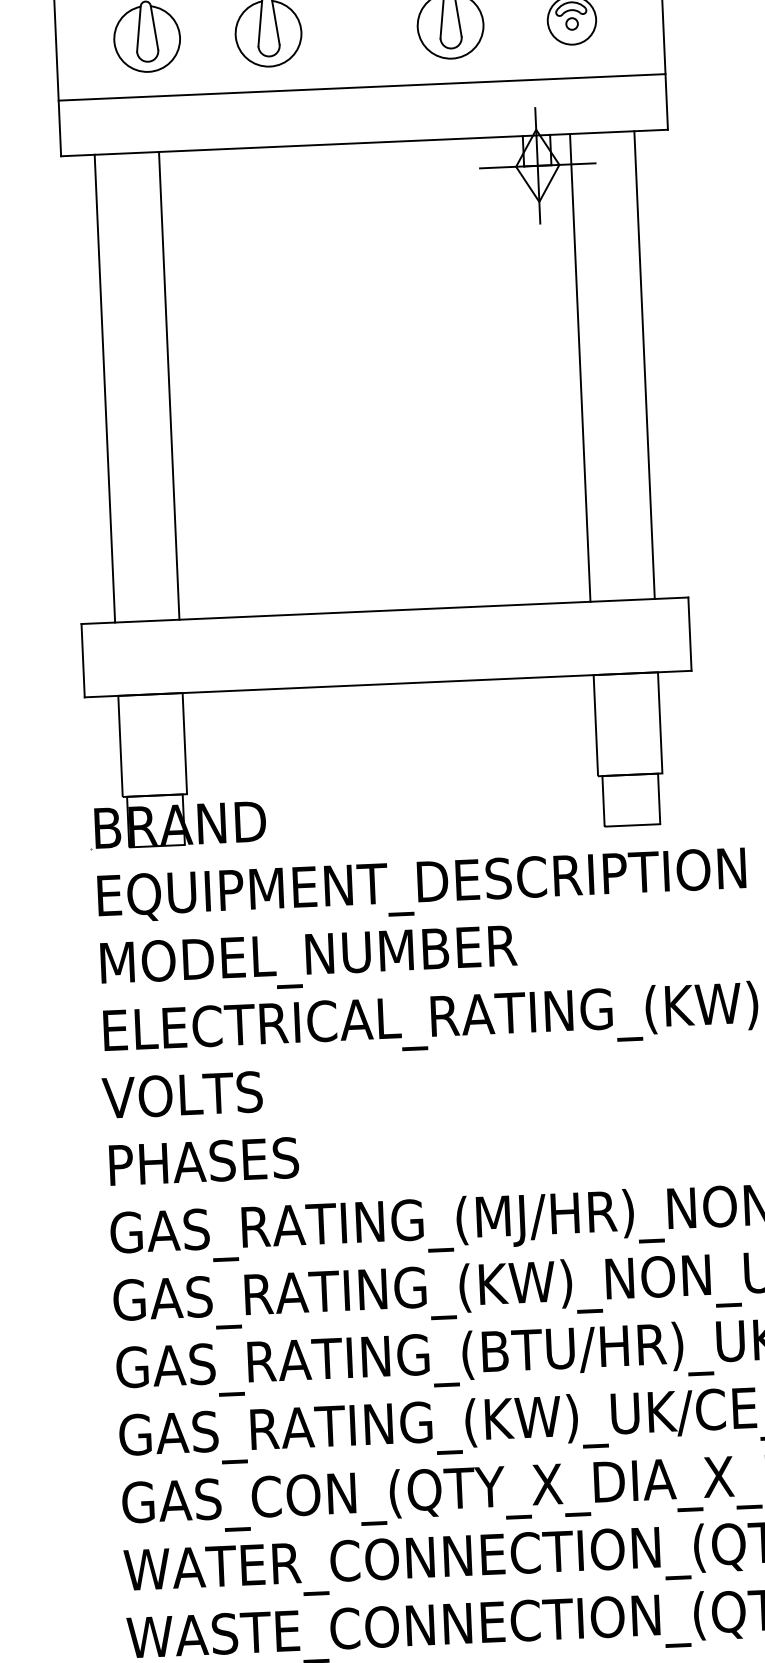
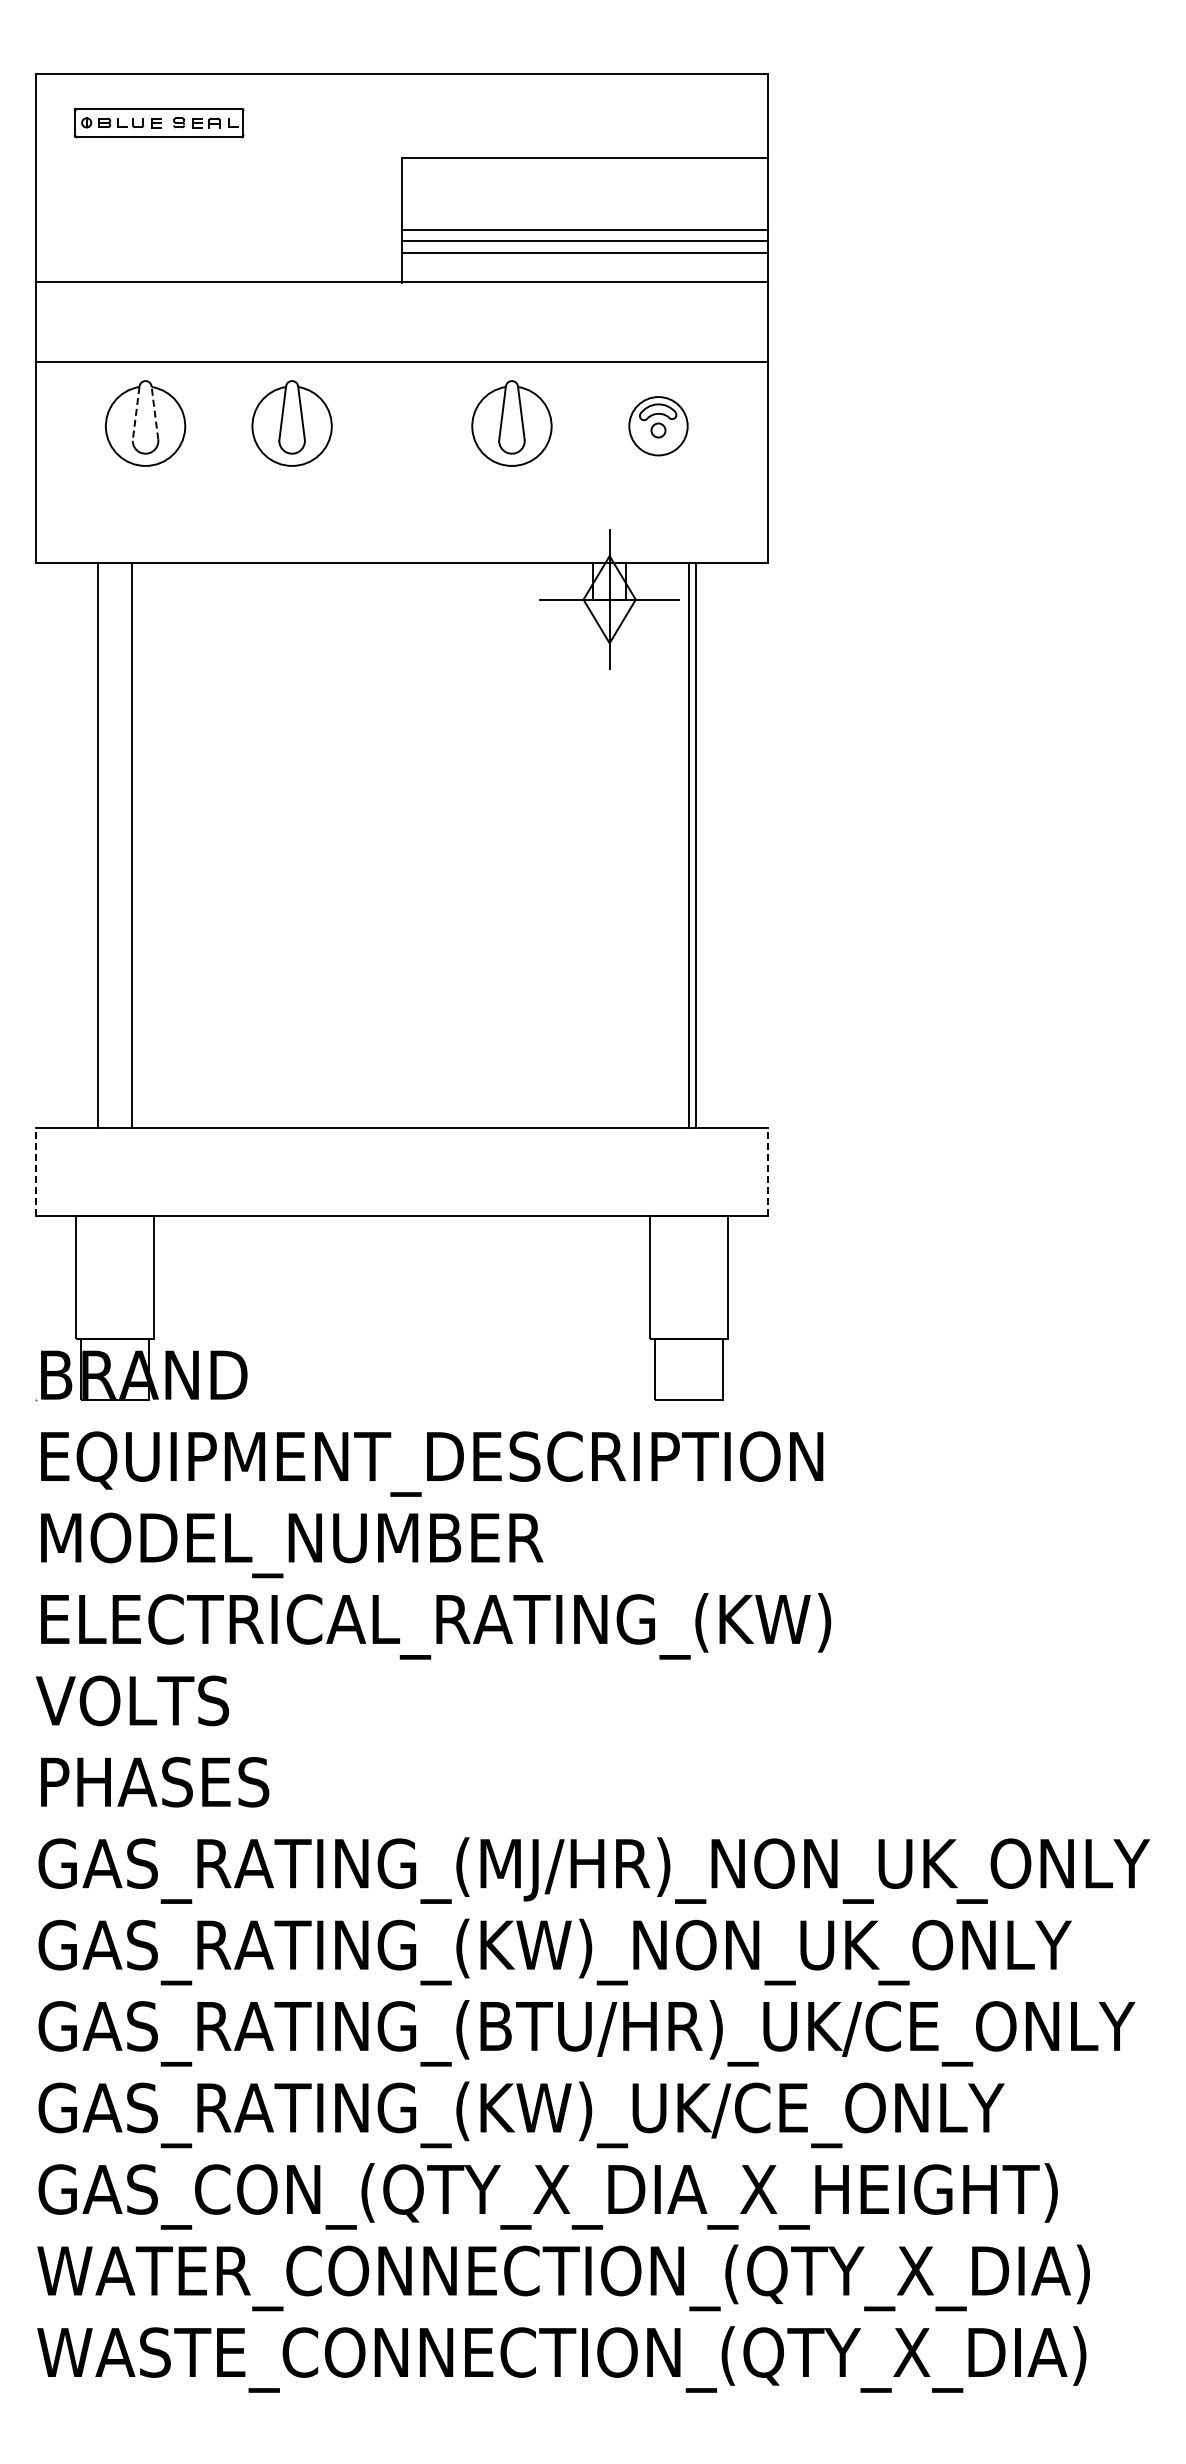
line: (154, 27) -> (154, 412), solid -> dashed
line: (139, 29) -> (136, 414), solid -> dashed
line: (361, 87) -> (401, 495), removed
line: (644, 365) -> (688, 845), moved
line: (580, 367) -> (696, 845), moved
line: (168, 385) -> (97, 845), moved
line: (105, 388) -> (132, 845), moved
line: (689, 633) -> (768, 1171), solid -> dashed
line: (82, 660) -> (35, 1171), solid -> dashed

